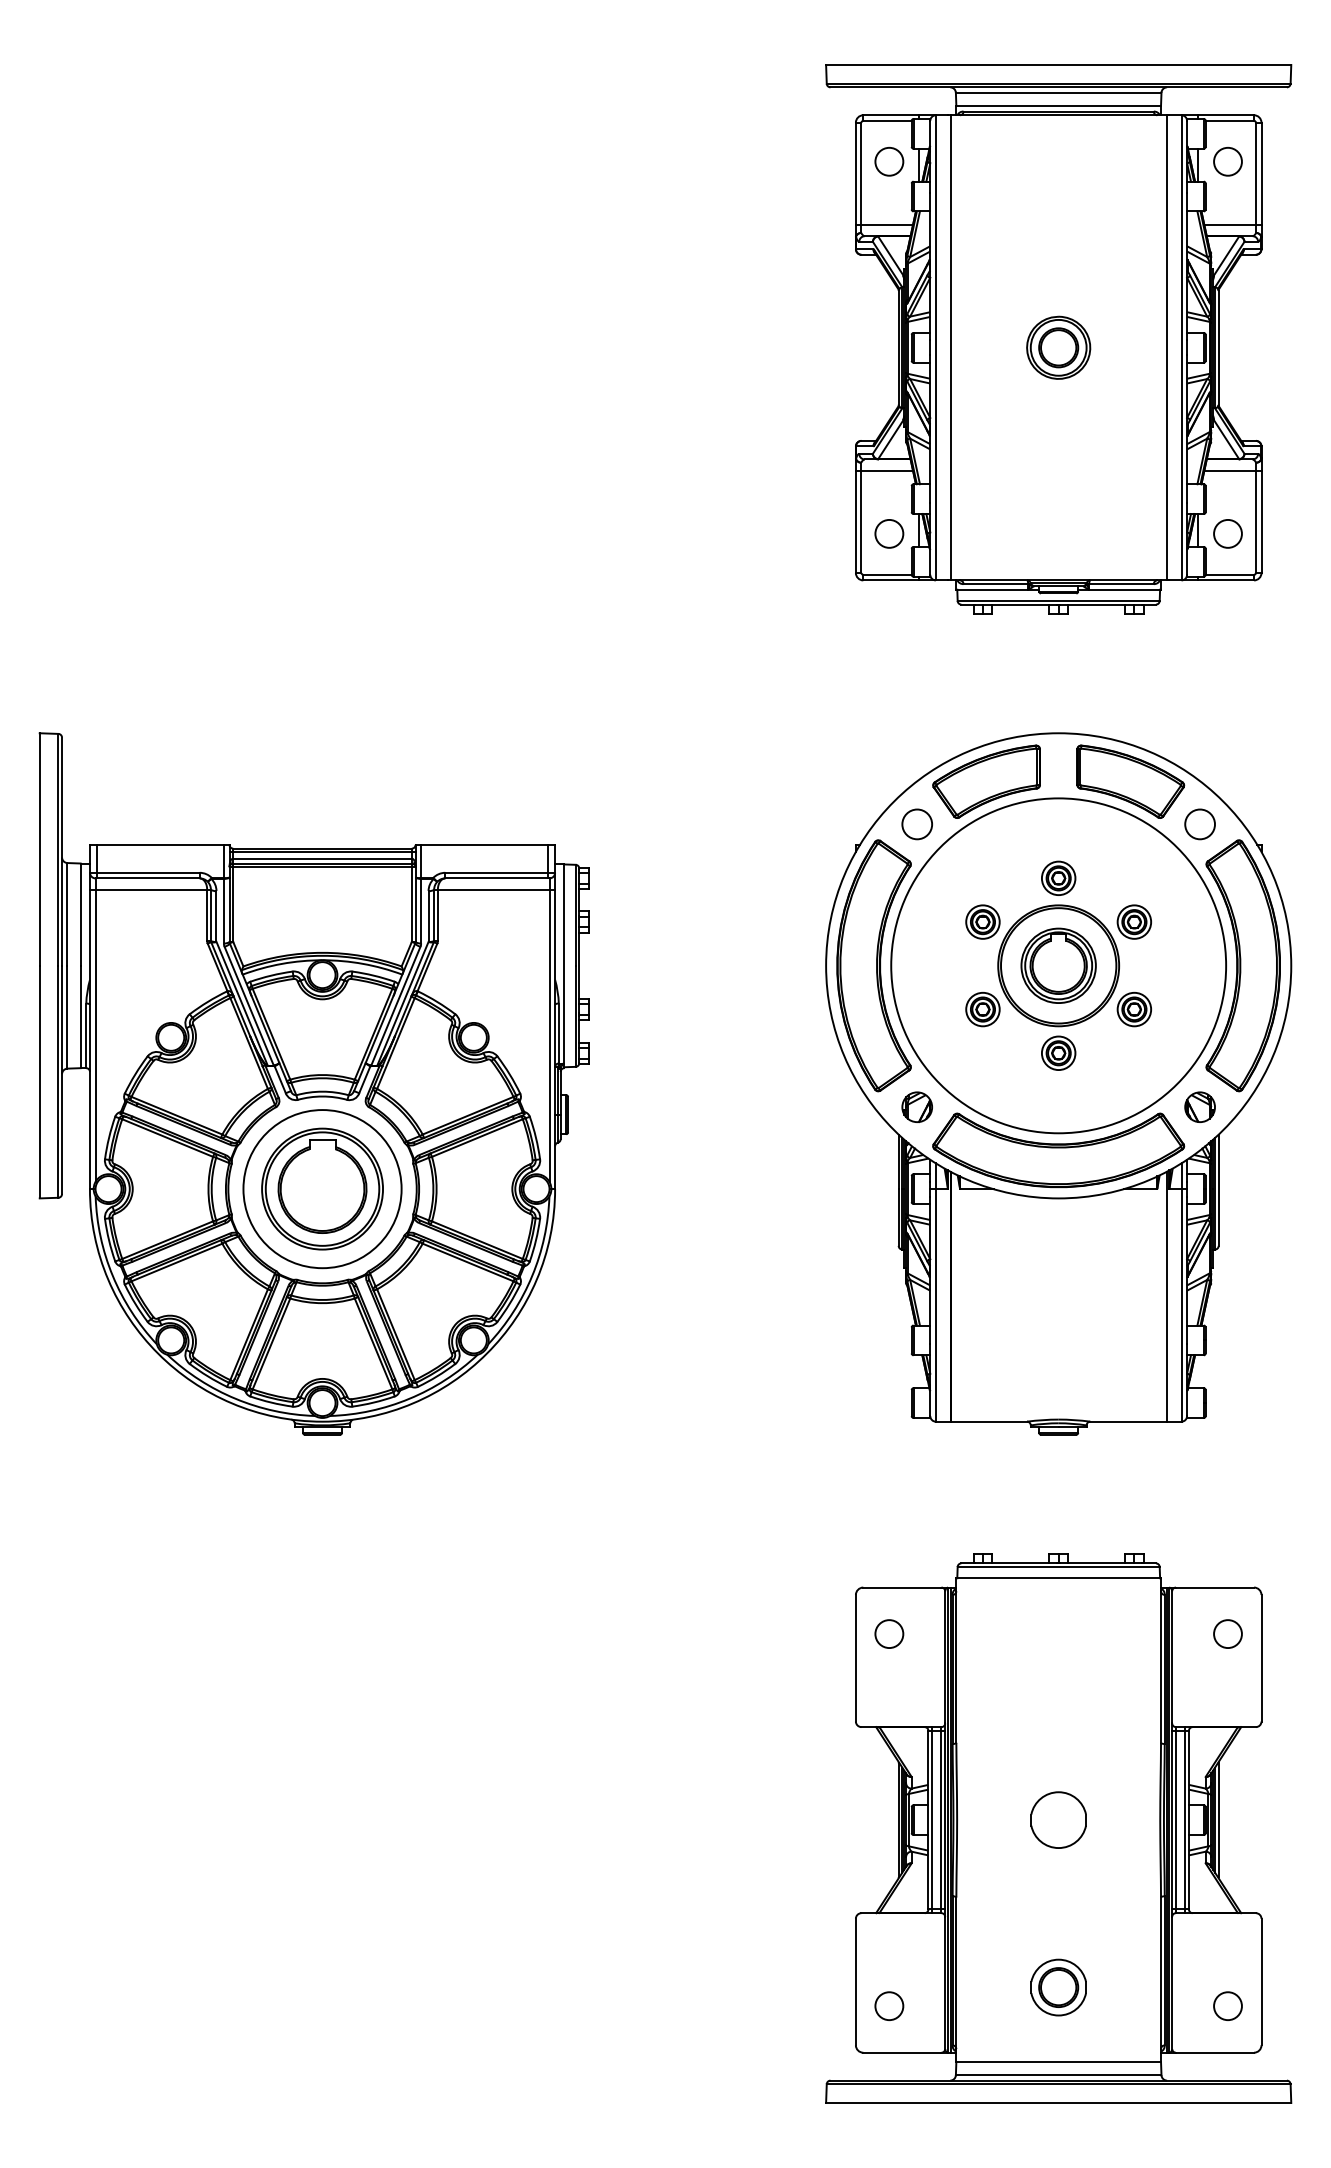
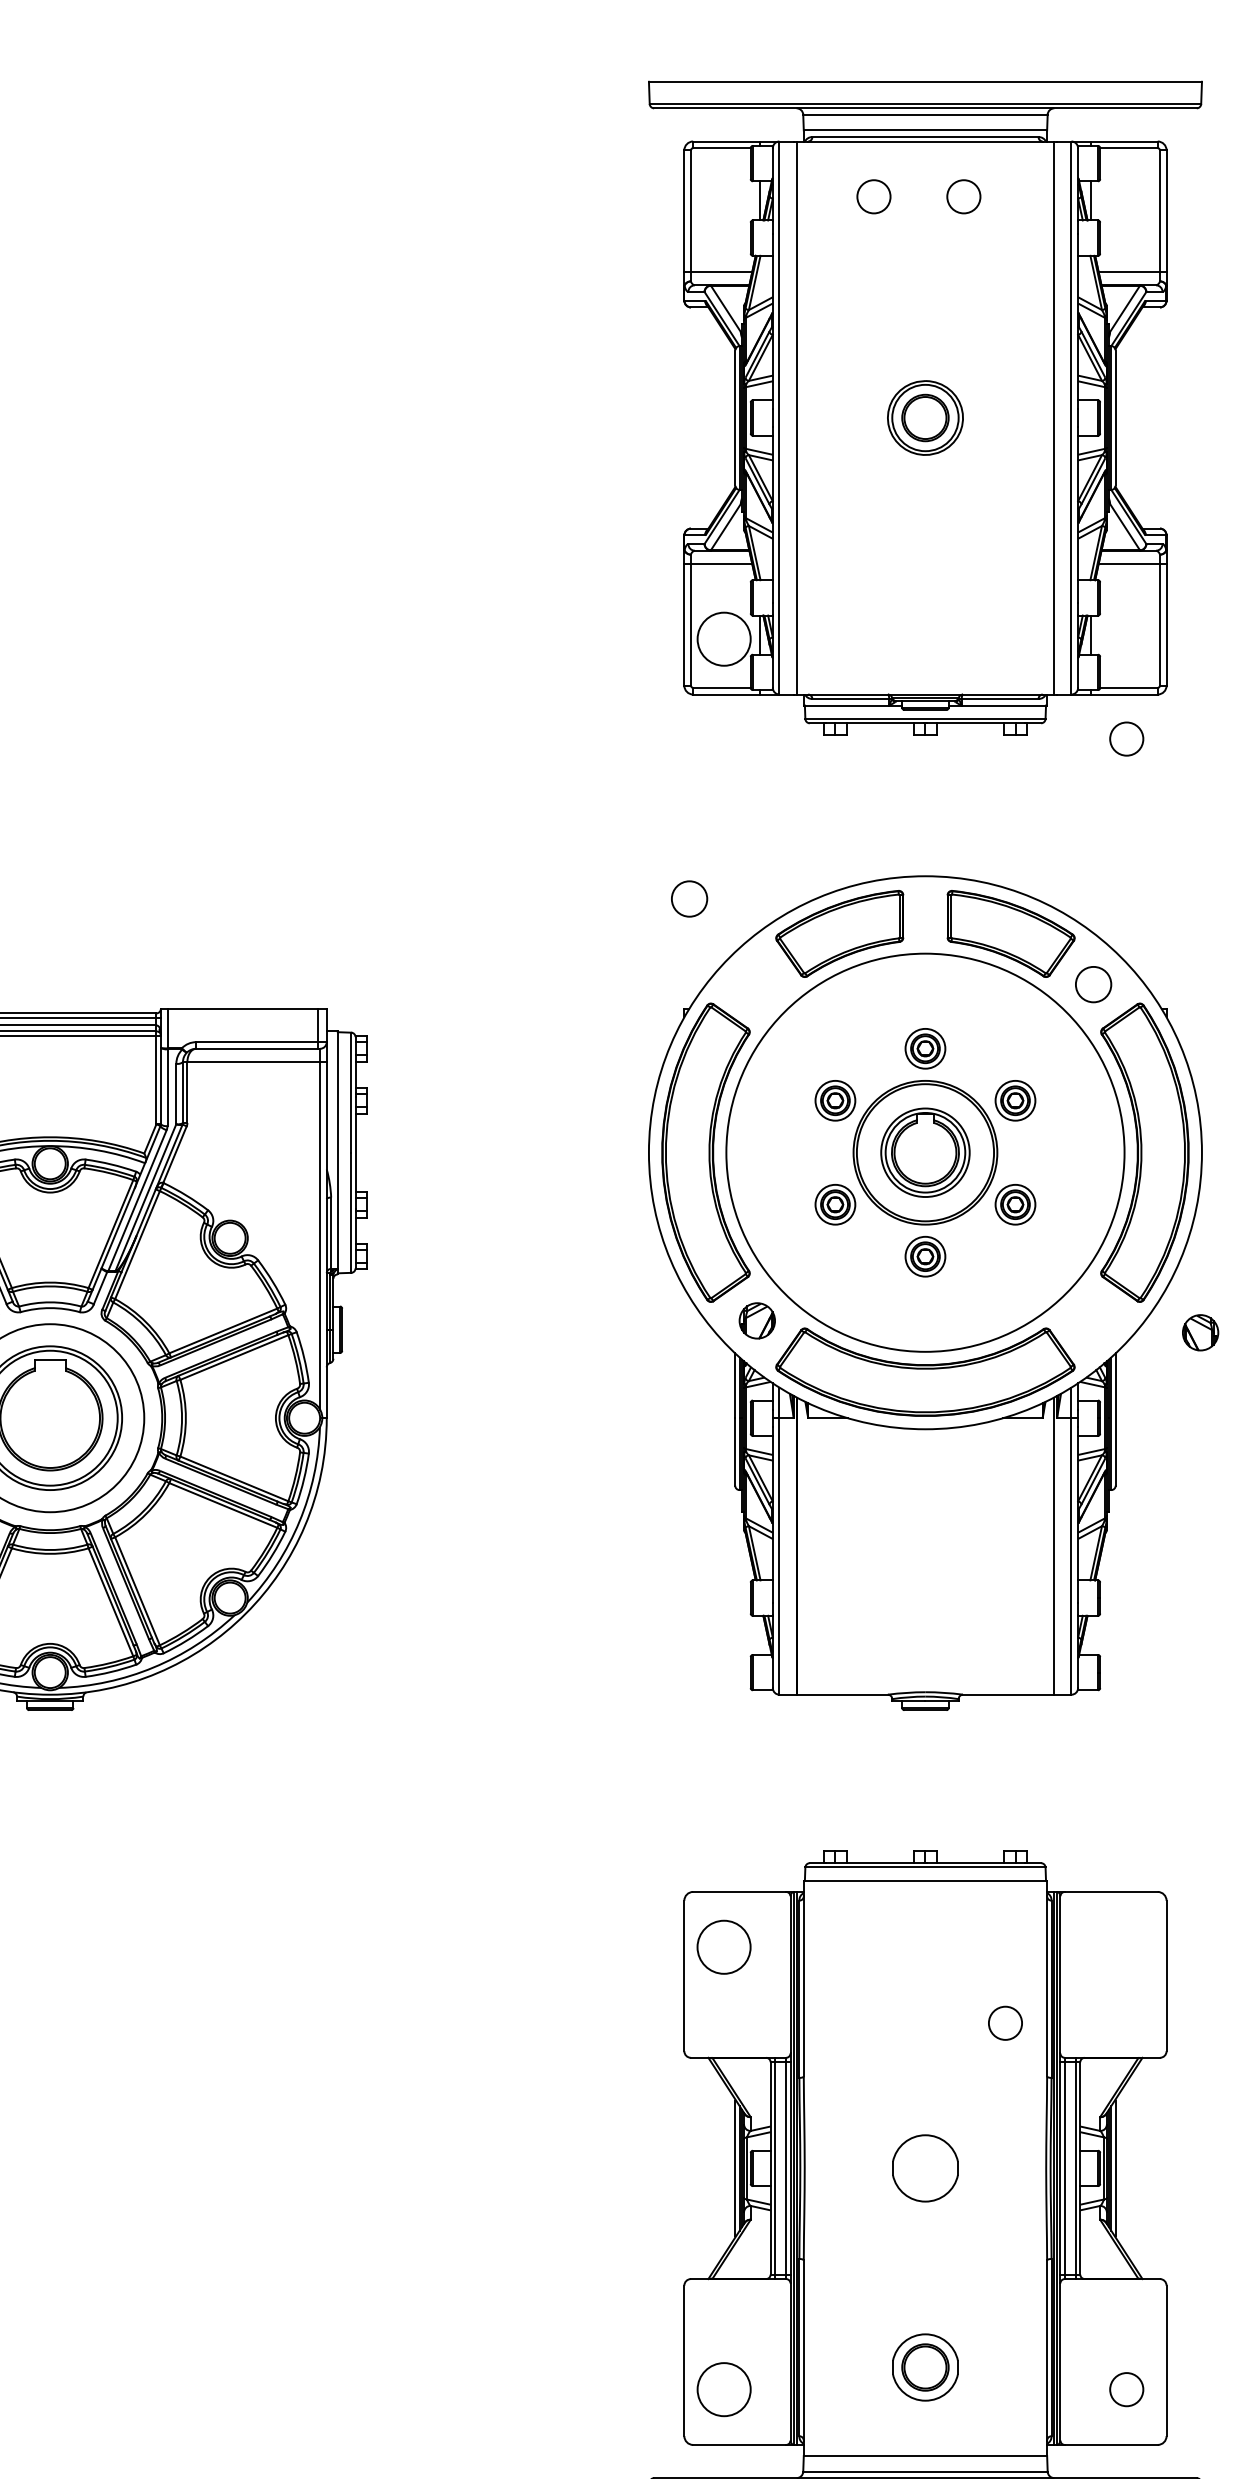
circle: (889, 161) -> (874, 196), moved
circle: (1227, 161) -> (963, 196), moved
circle: (889, 533) -> (724, 638), size x1.6
circle: (1227, 533) -> (1126, 738), moved
circle: (916, 824) -> (688, 899), moved
part: (1199, 1106) -> (1199, 1331), moved
circle: (889, 1633) -> (724, 1946), size x1.6
circle: (1227, 1633) -> (1004, 2022), moved
circle: (889, 2006) -> (724, 2389), size x1.6

